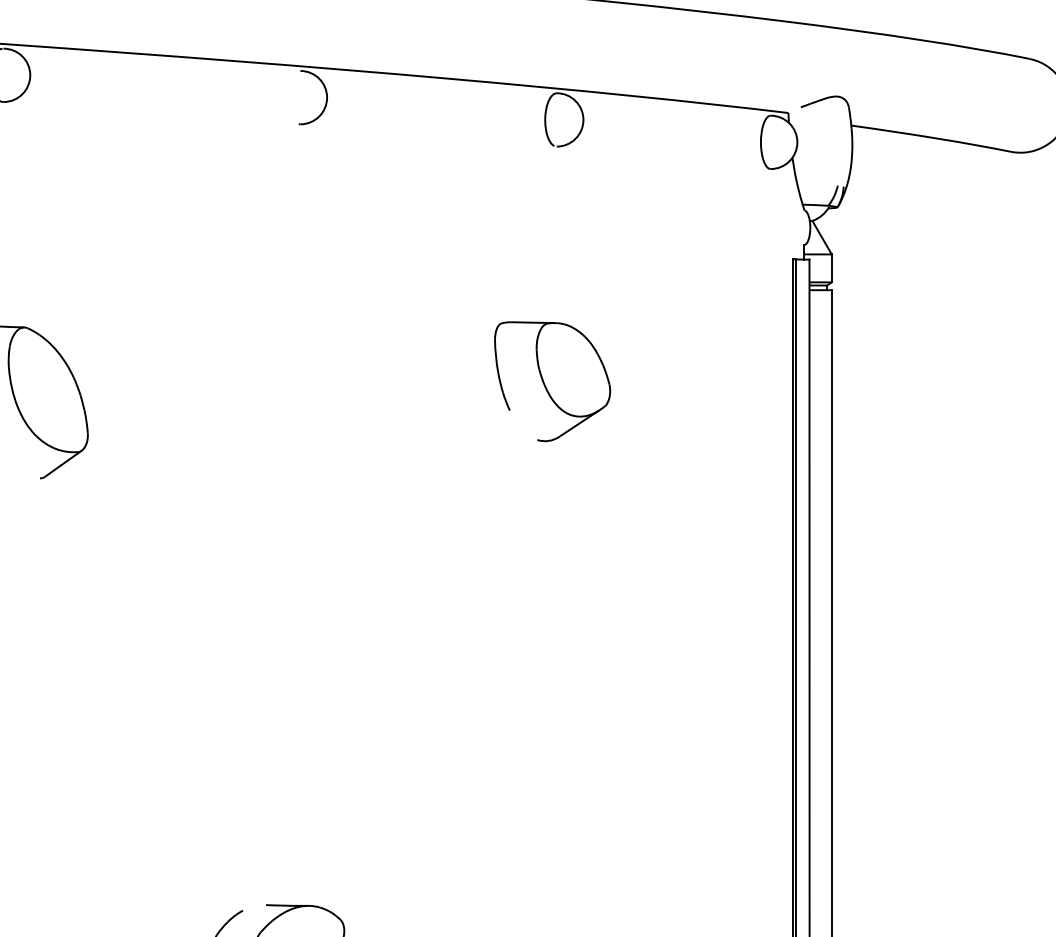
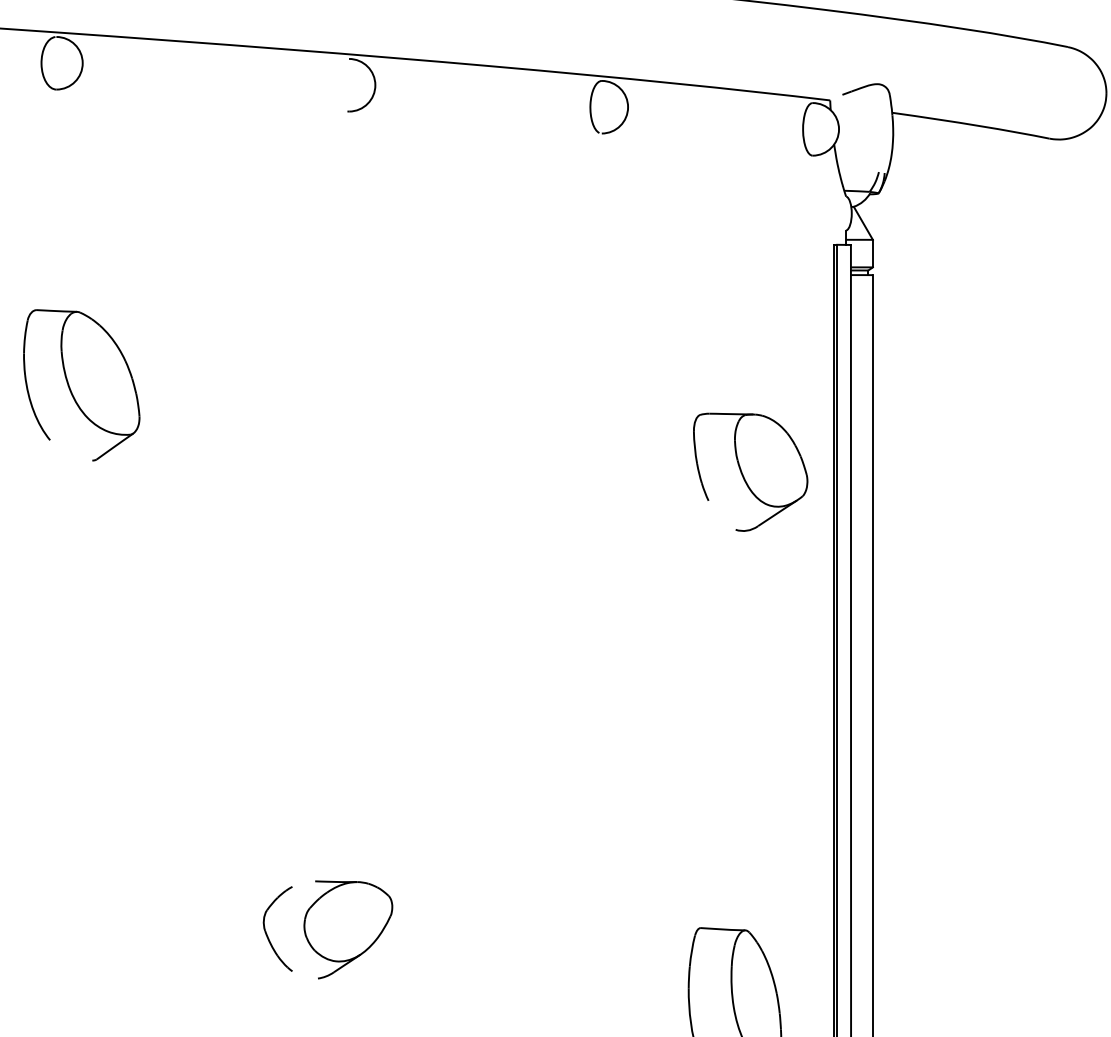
part: (552, 380) -> (750, 471), moved

